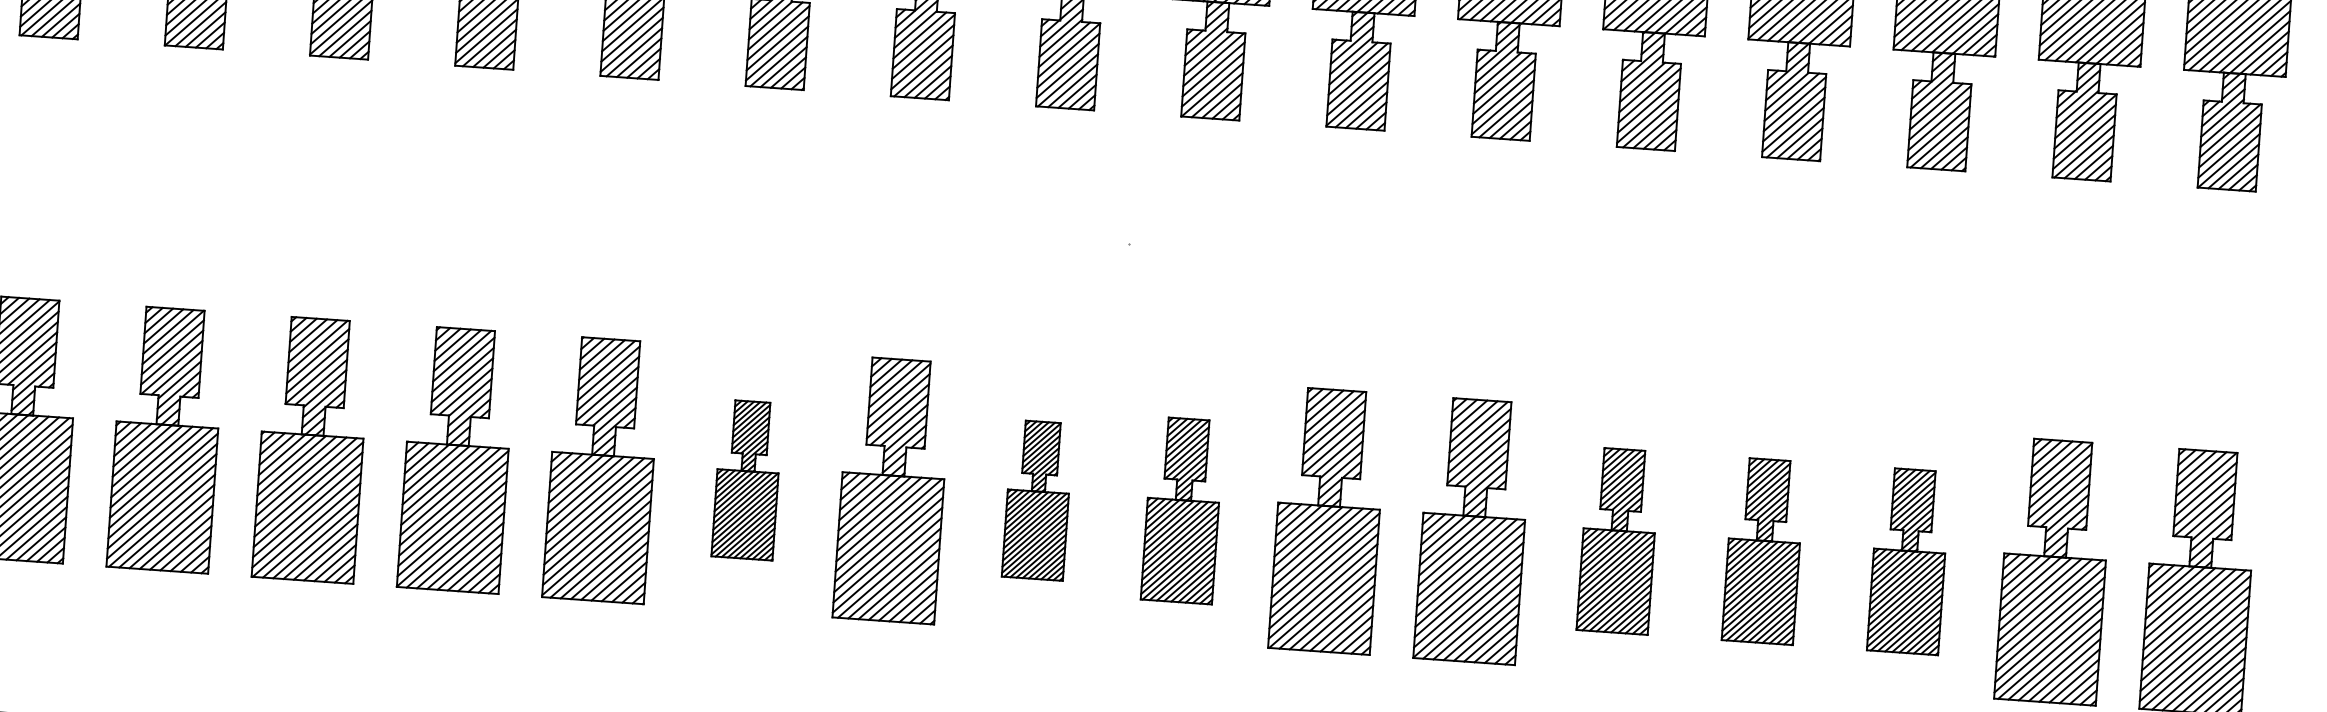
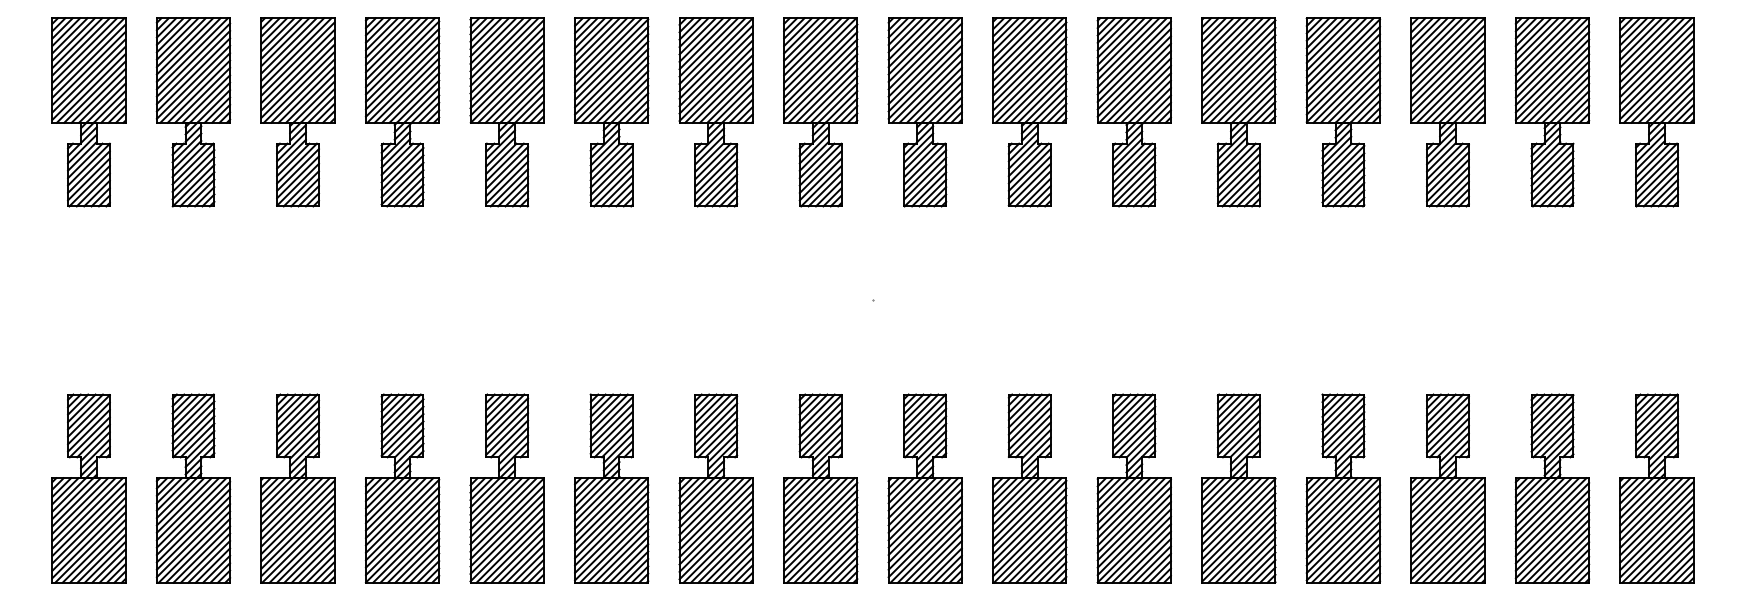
part: (747, 479) -> (611, 488), size x1.67
part: (1037, 500) -> (820, 488), size x1.67
part: (1181, 510) -> (924, 488), size x1.43
part: (1617, 540) -> (1238, 488), size x1.43
part: (1763, 550) -> (1343, 488), size x1.43
part: (1908, 561) -> (1447, 488), size x1.43

